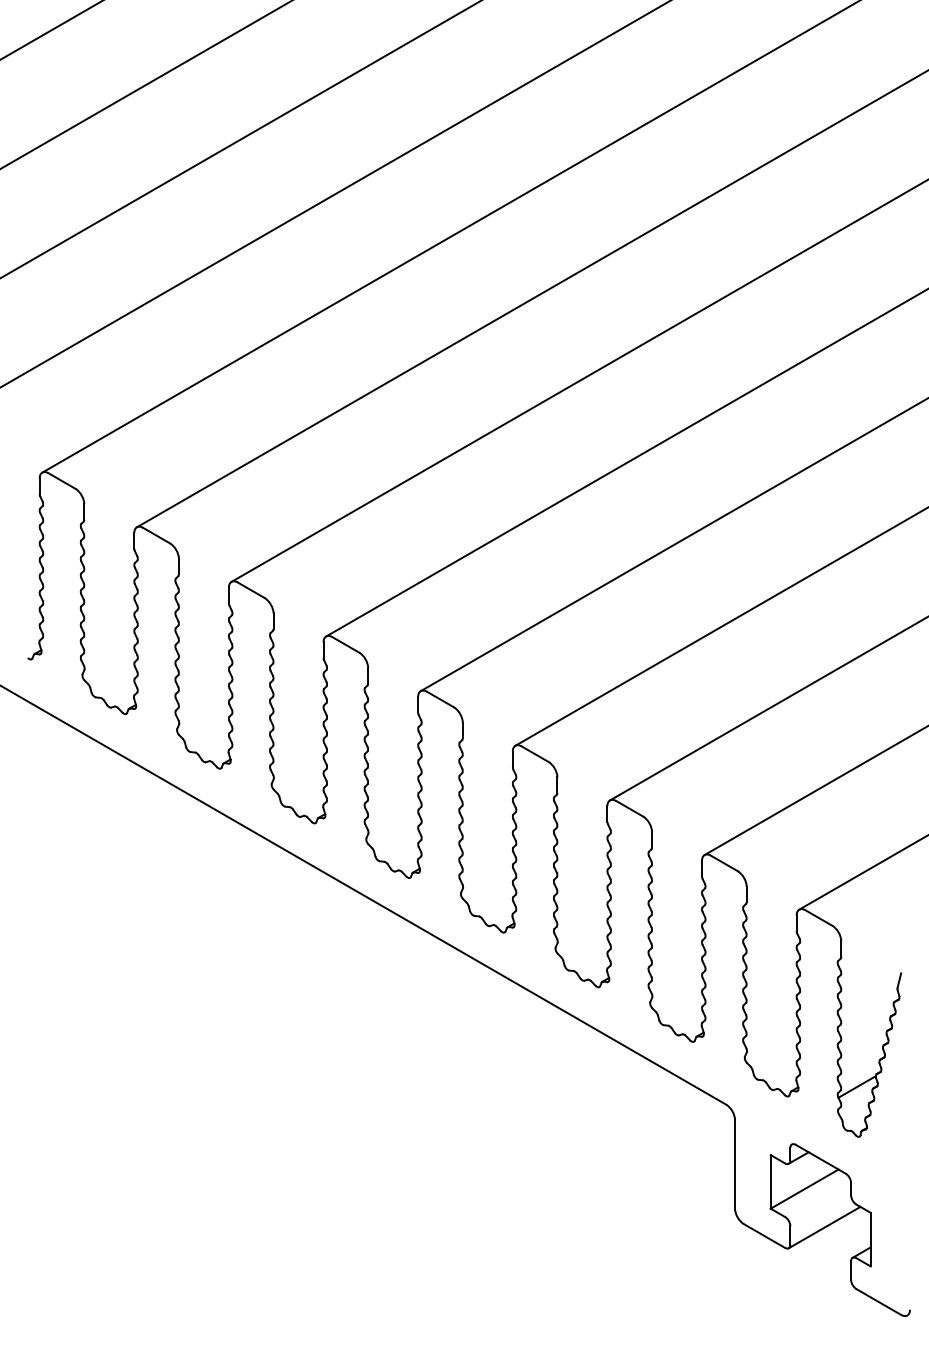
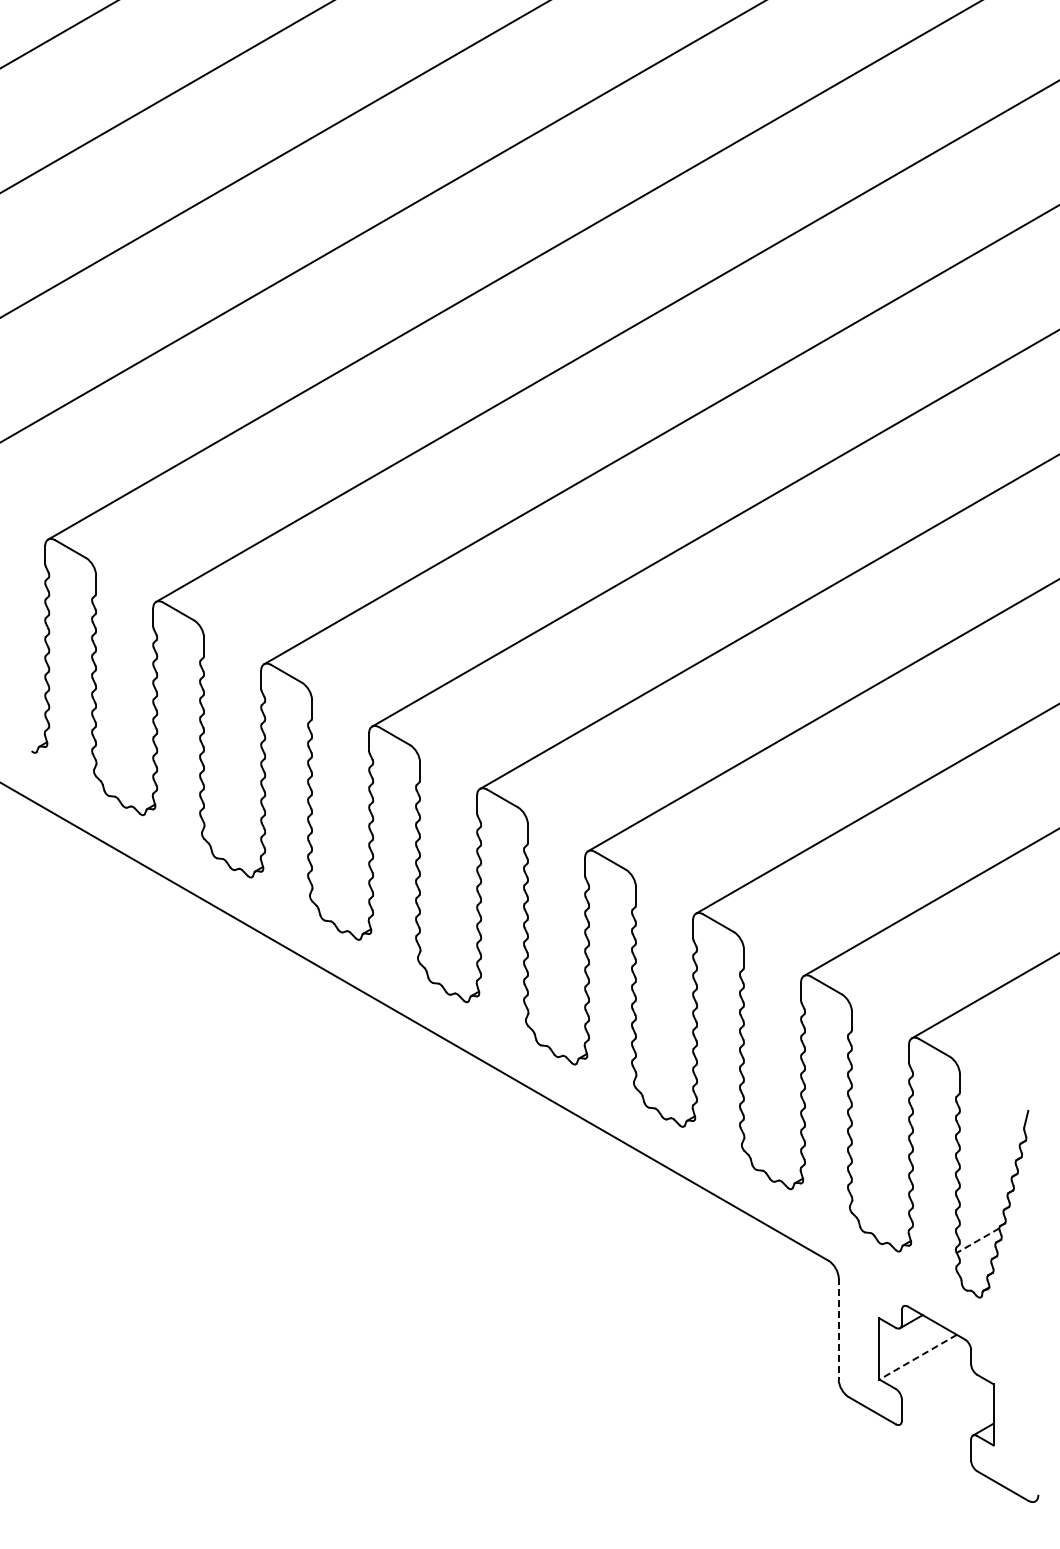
line: (857, 1086) -> (978, 1240), solid -> dashed
line: (734, 1163) -> (838, 1328), solid -> dashed
line: (804, 1189) -> (918, 1357), solid -> dashed
line: (824, 1227) -> (940, 1400), removed

